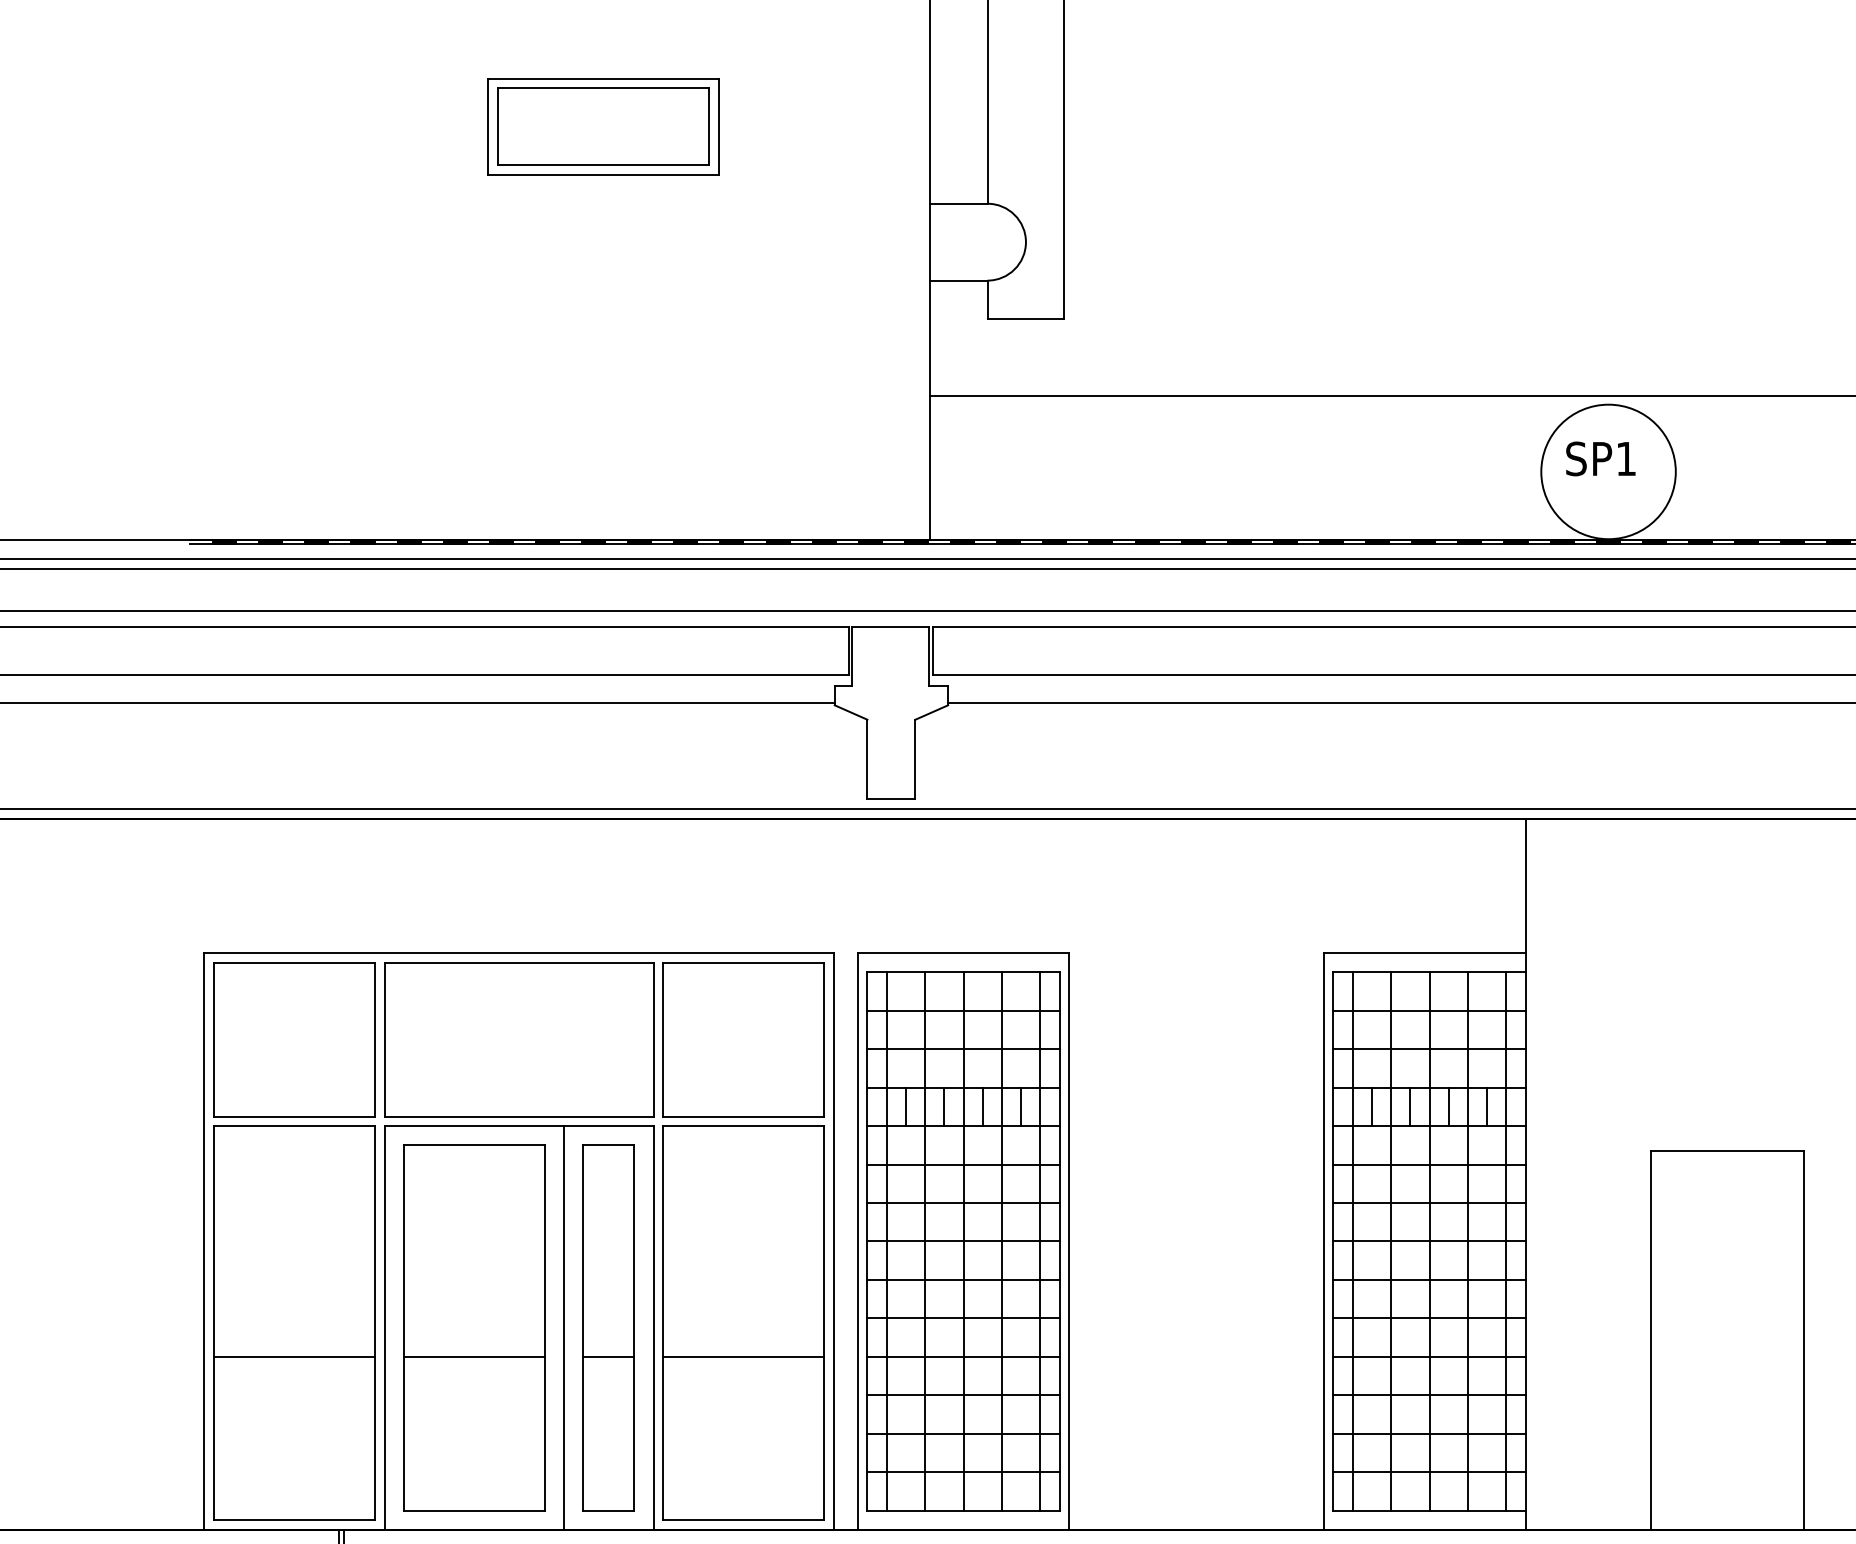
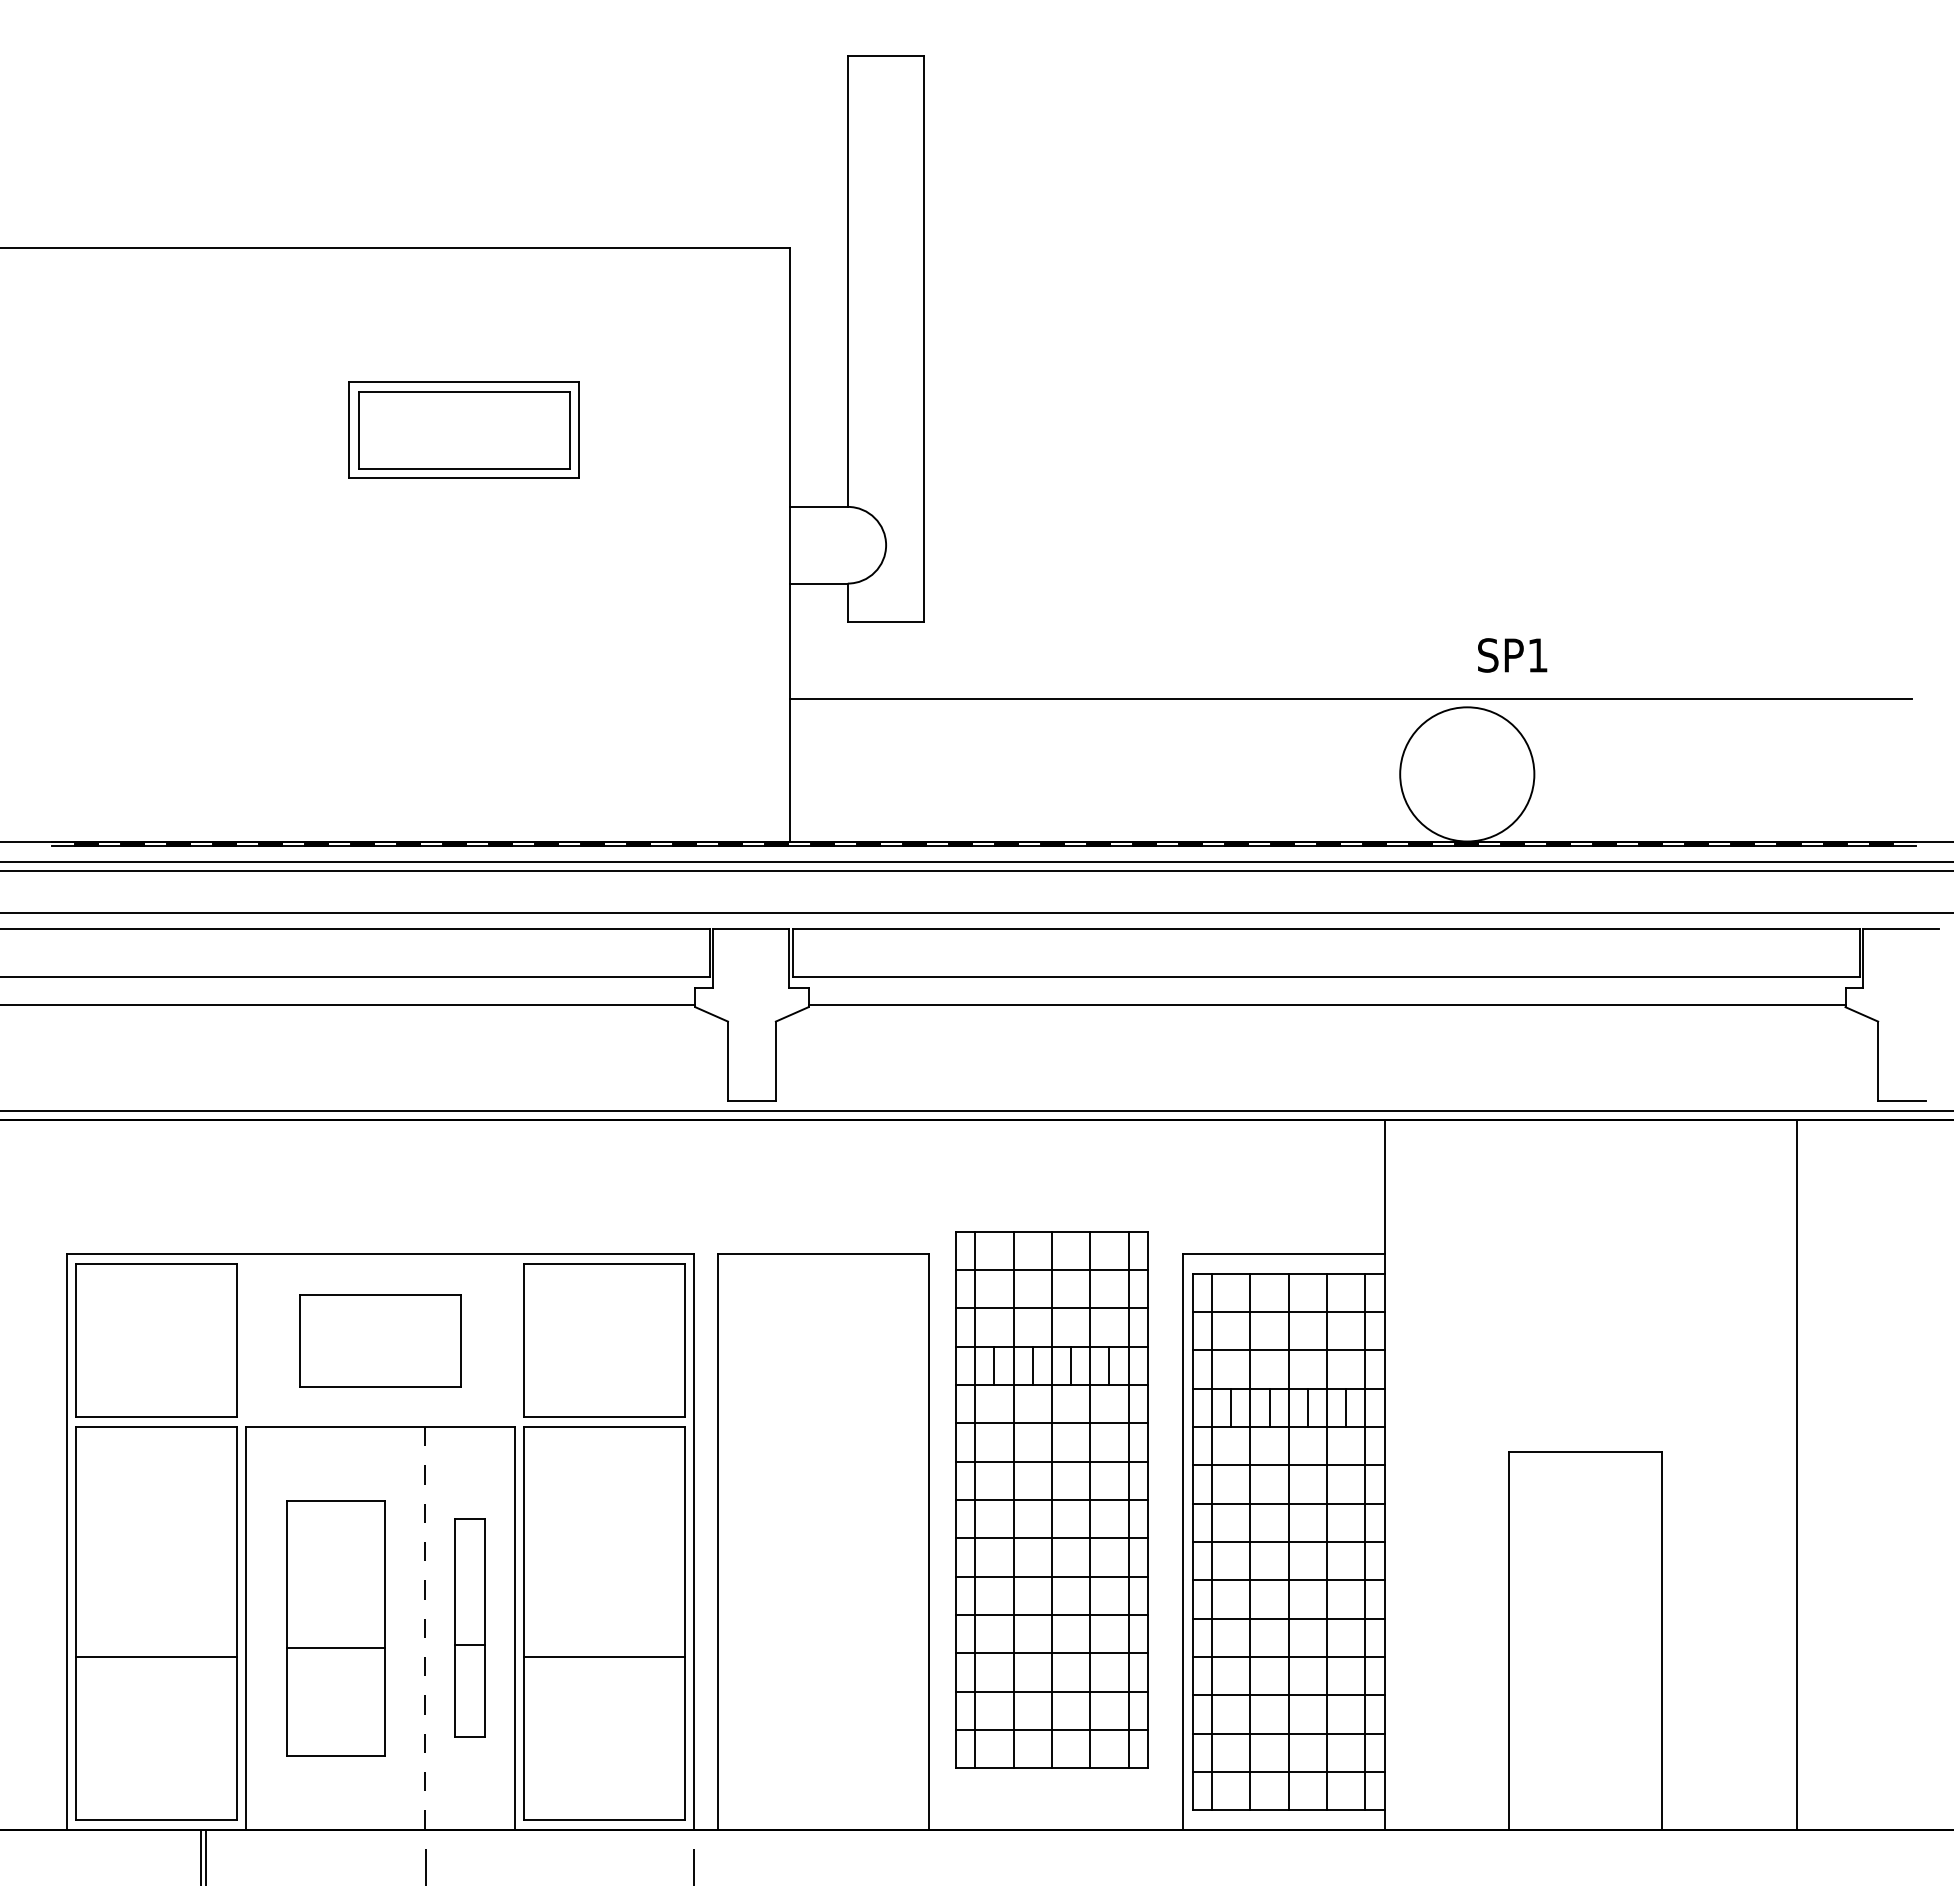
text: (1600, 458) -> (1512, 655), moved
part: (519, 1039) -> (380, 1340), size x0.6
part: (963, 1240) -> (1051, 1499), moved
part: (473, 1327) -> (335, 1627), size x0.7
part: (608, 1327) -> (469, 1627), size x0.6
line: (564, 1328) -> (425, 1628), solid -> dashed

